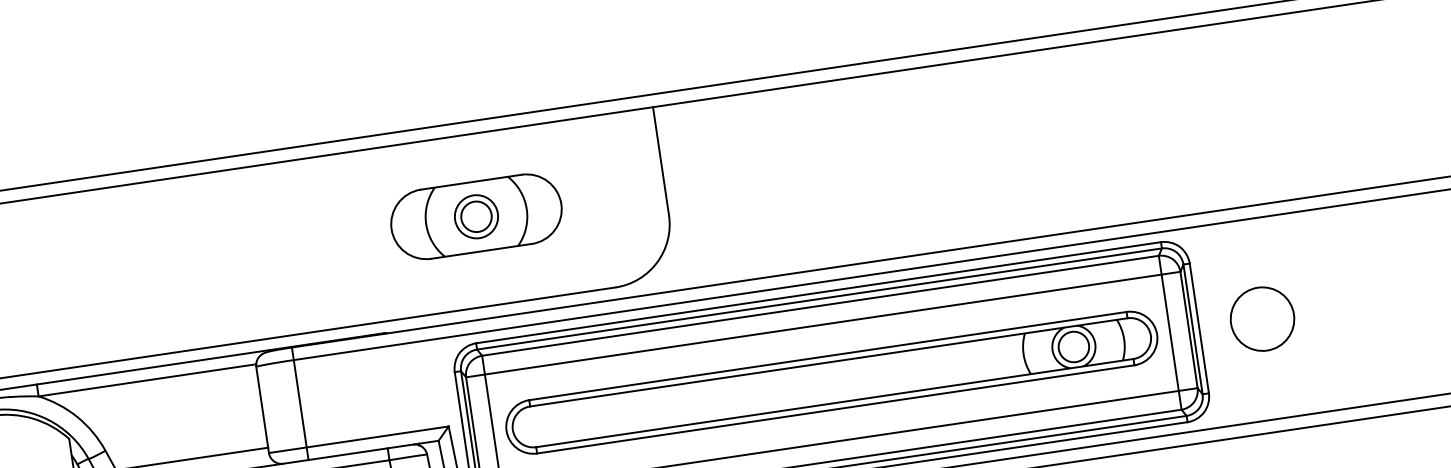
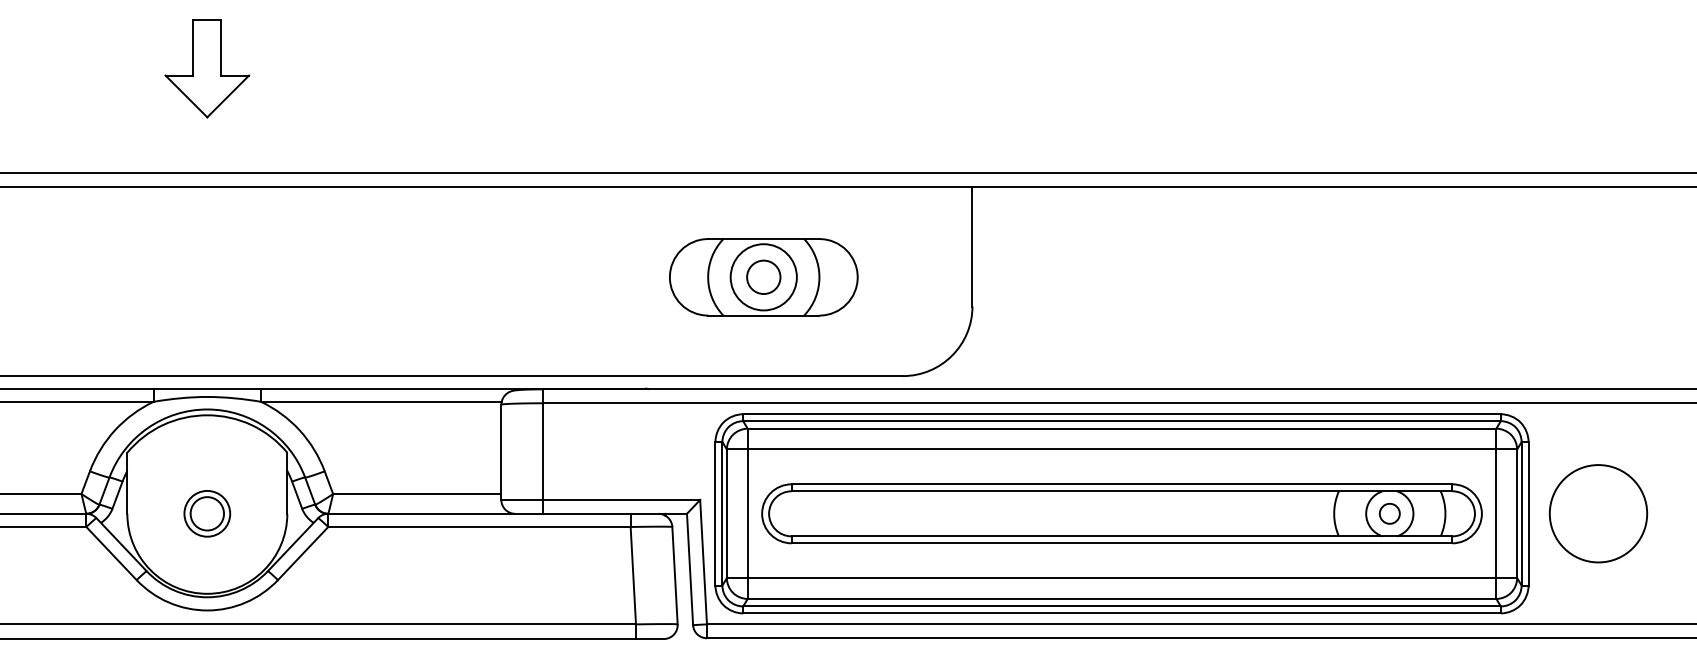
circle: (476, 216) -> (763, 276), size x1.4
circle: (1262, 318) -> (1598, 513), size x1.4
circle: (1073, 346) -> (1389, 513), size x0.6

